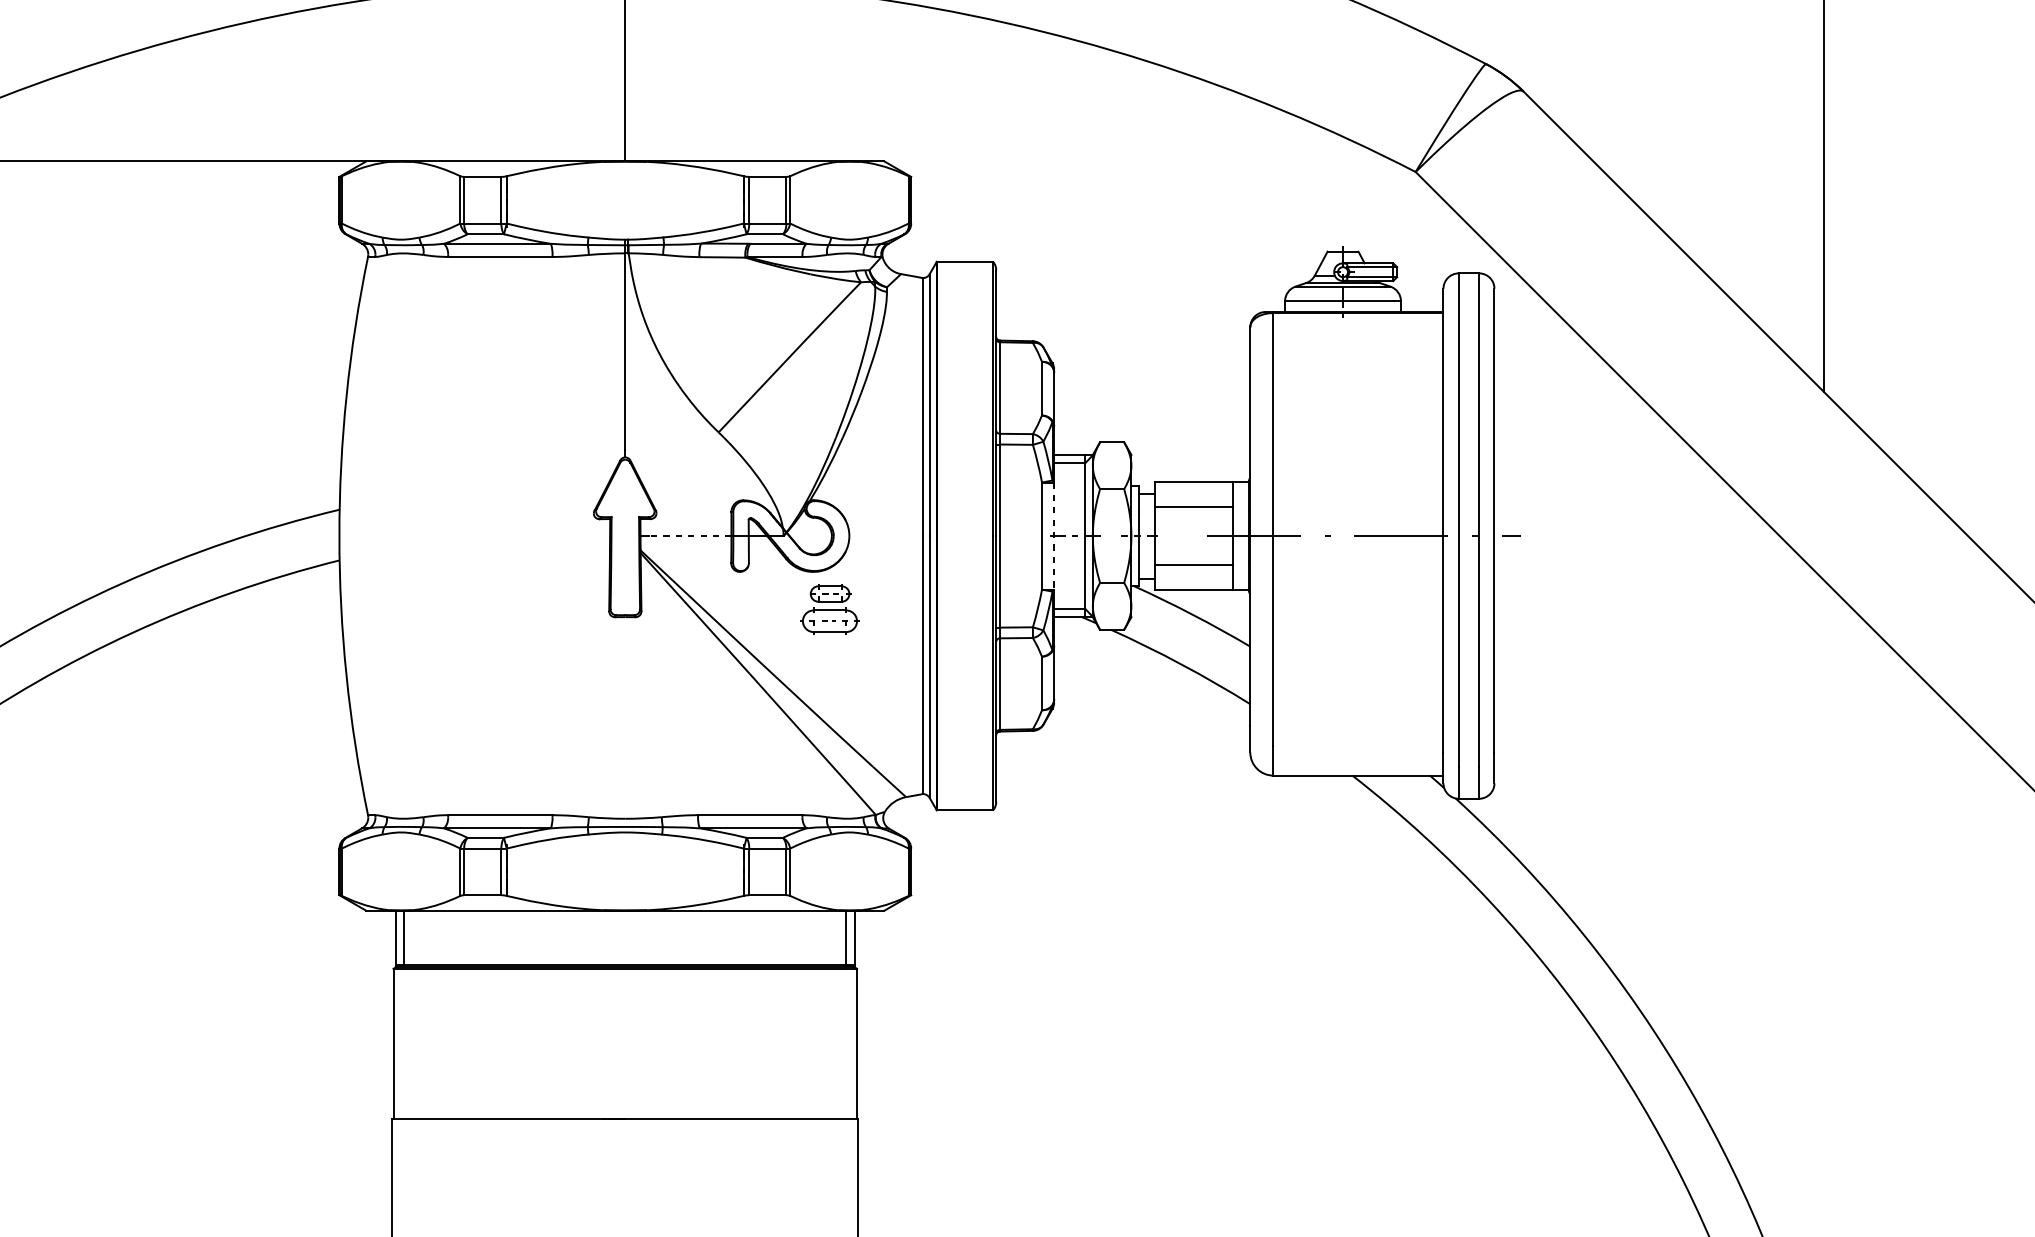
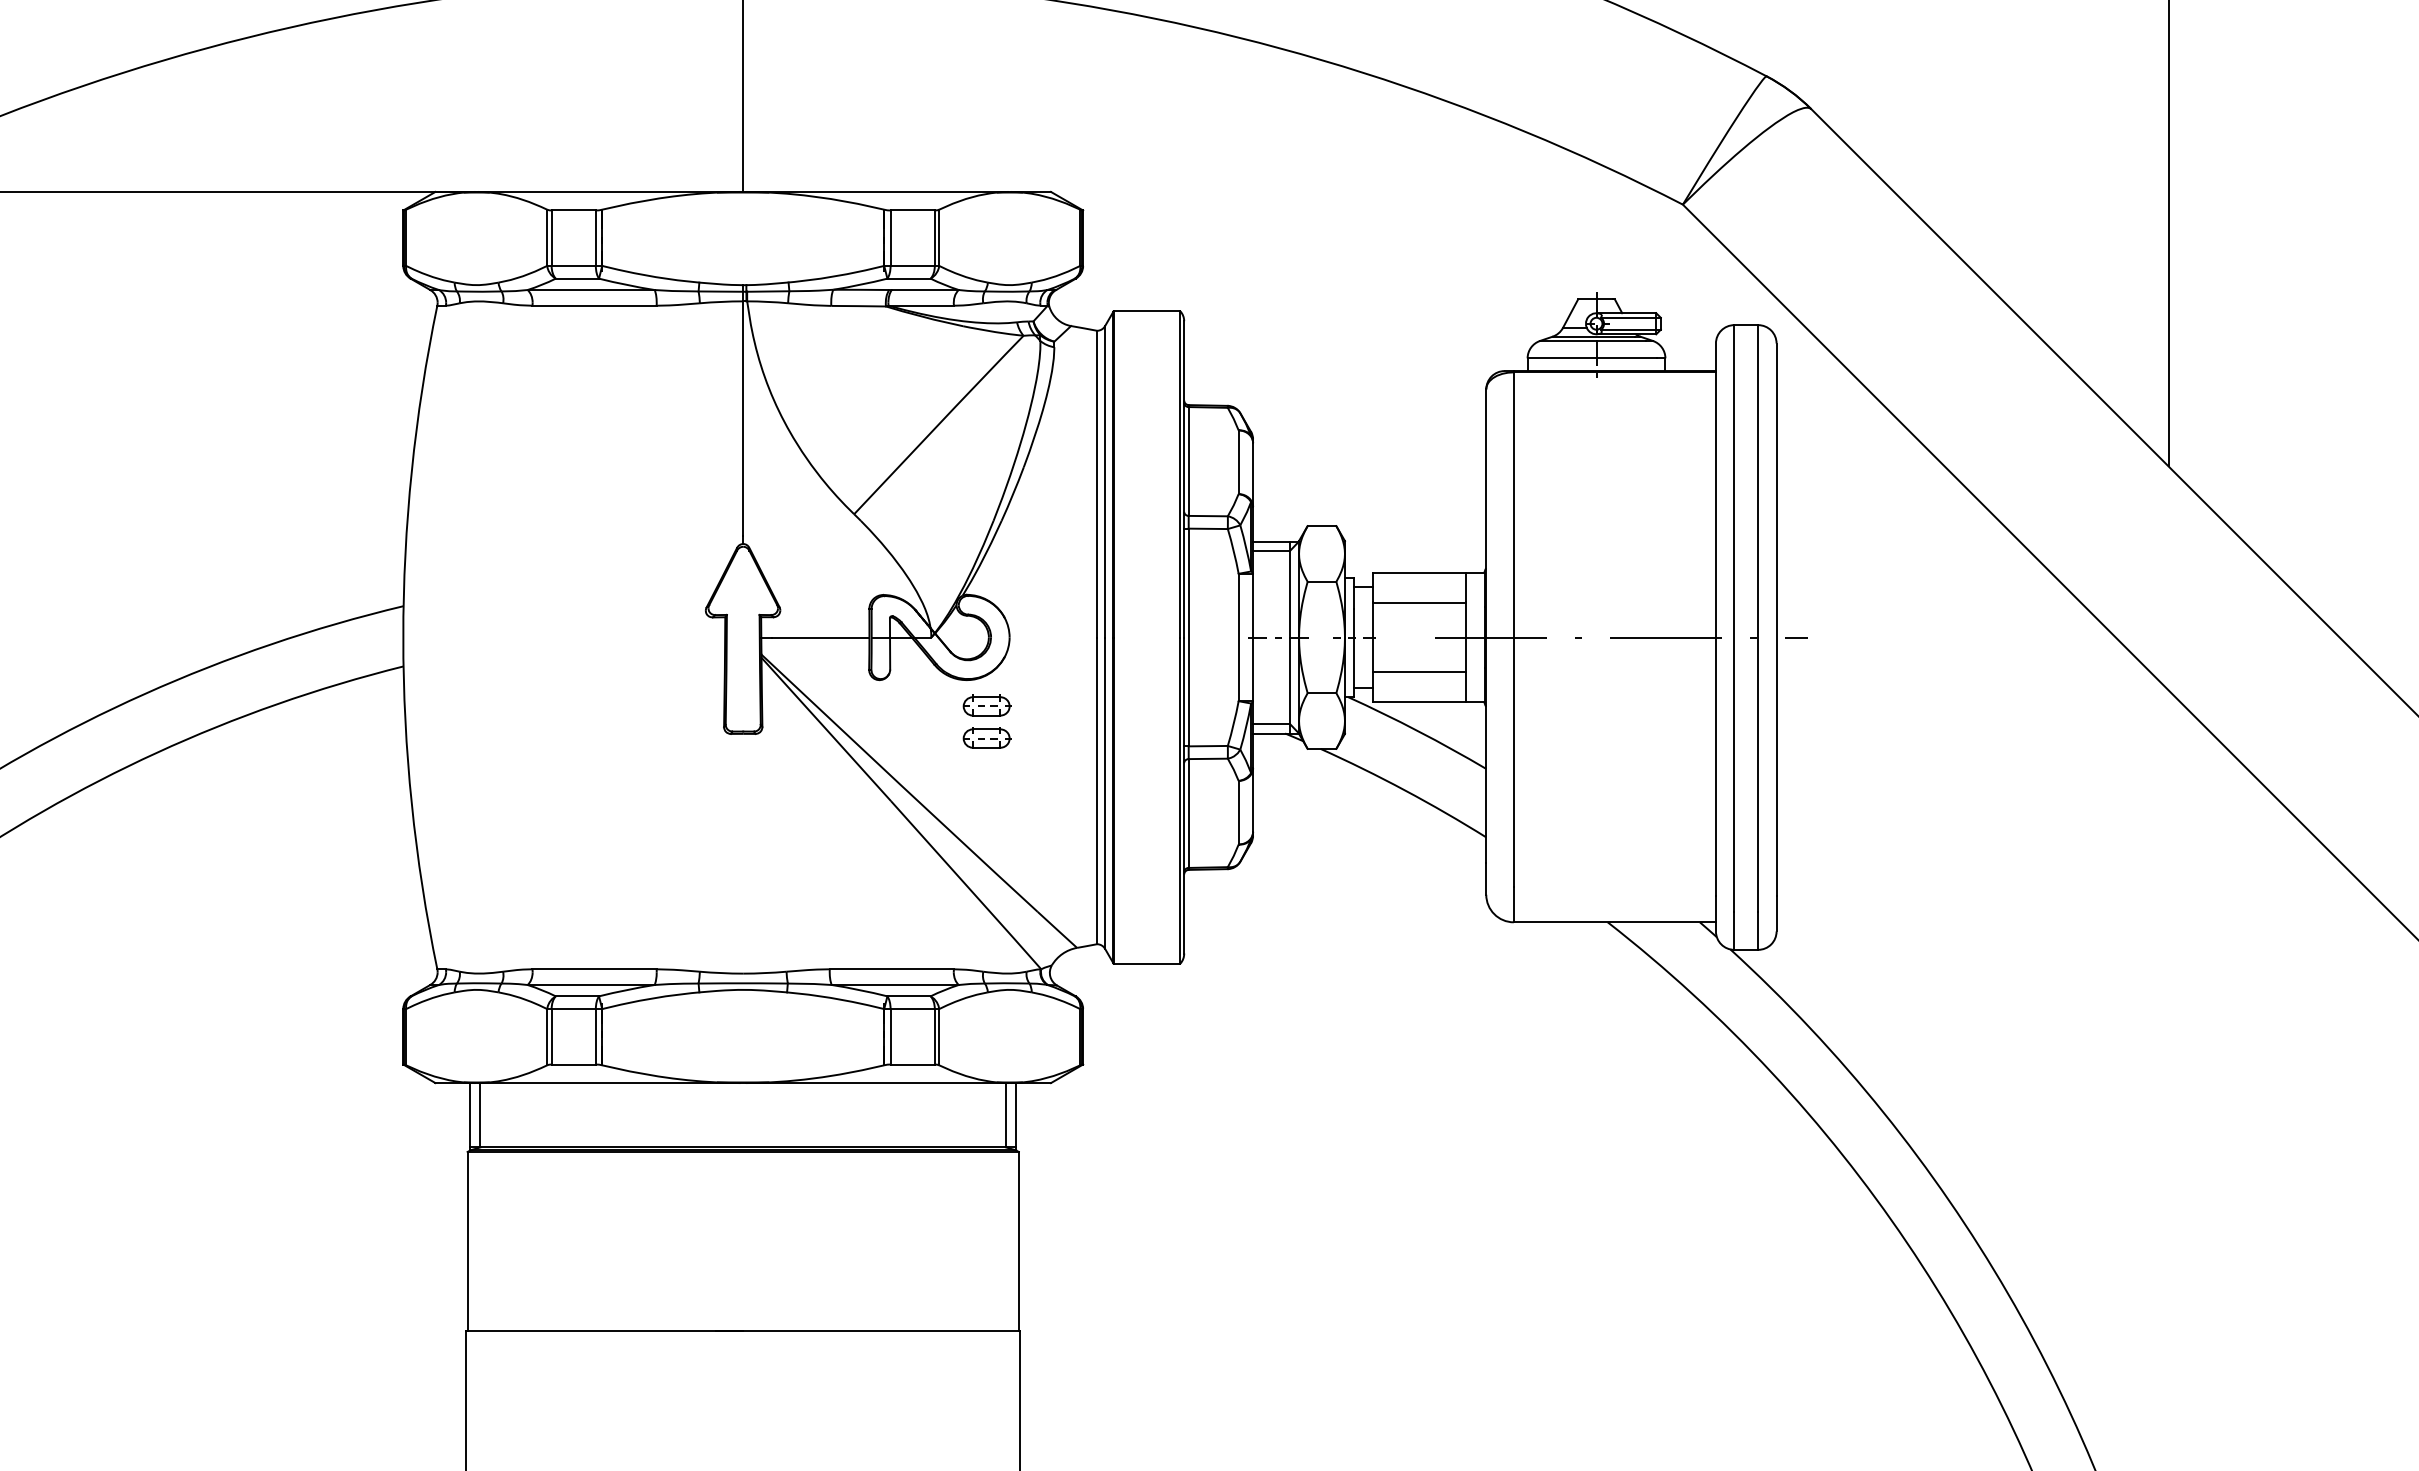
line: (690, 536) -> (820, 637), dashed -> solid
line: (1054, 536) -> (1253, 637), dashed -> solid
part: (829, 620) -> (986, 737), size x0.71

